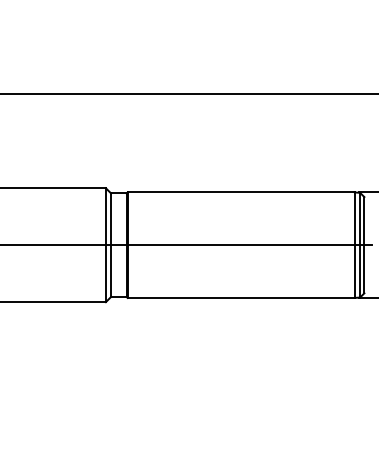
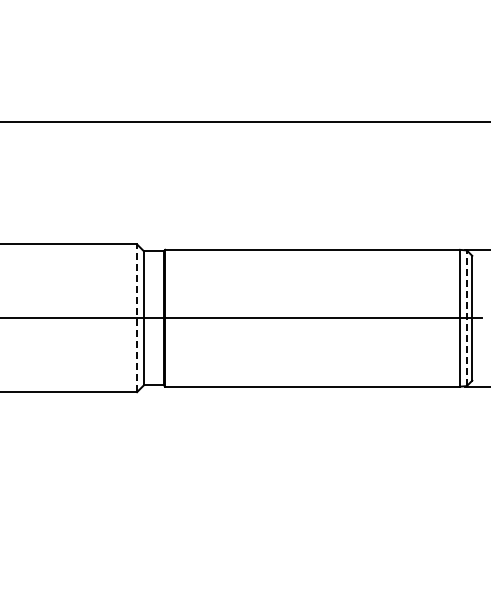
line: (106, 245) -> (137, 318), solid -> dashed
line: (359, 245) -> (466, 318), solid -> dashed

